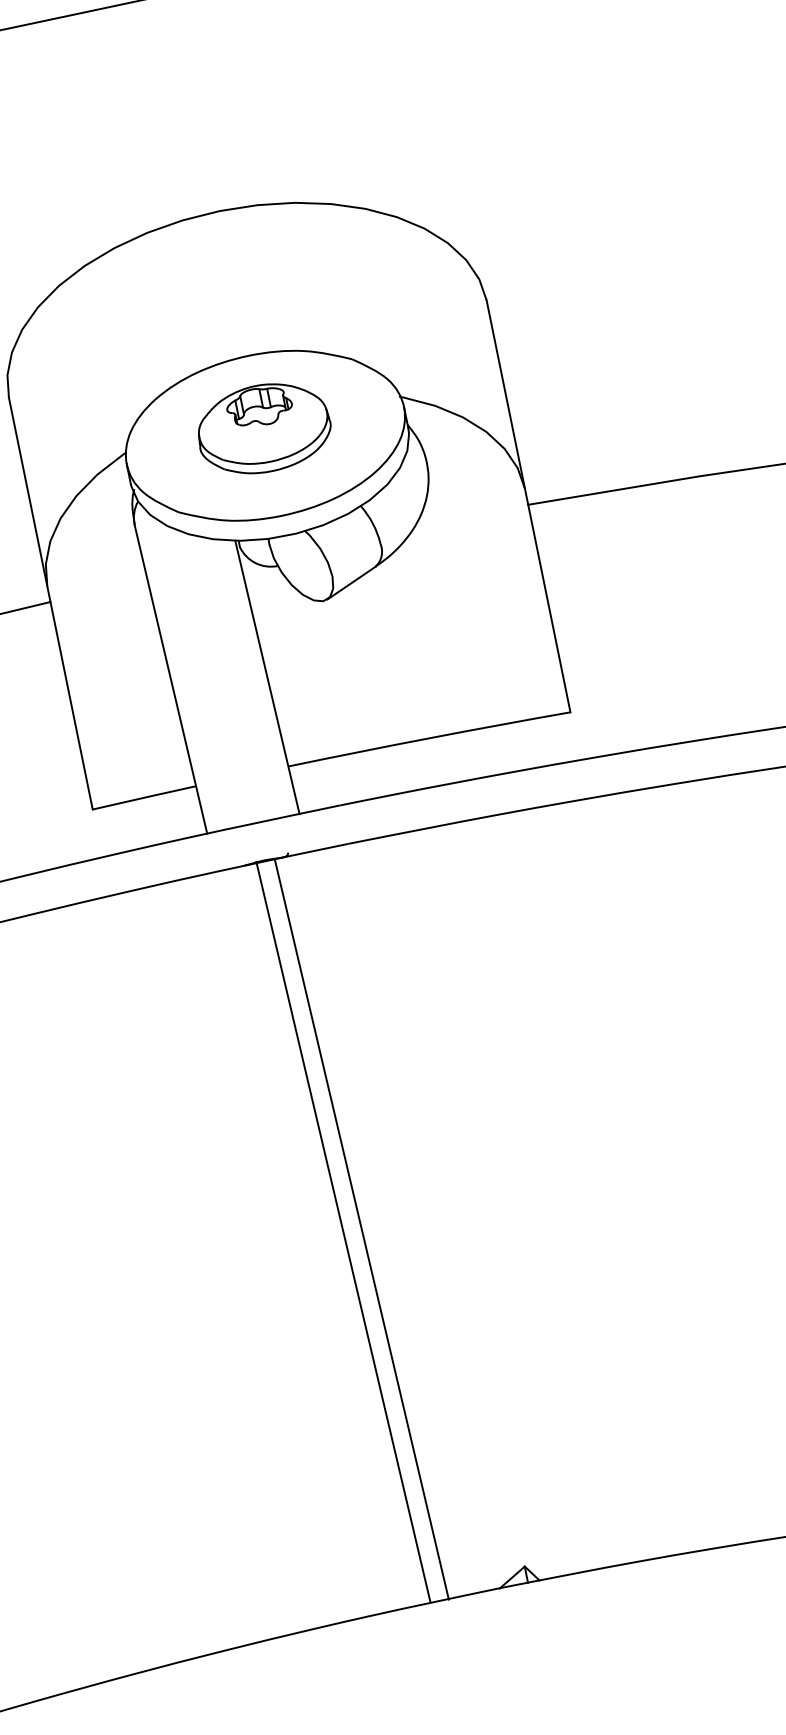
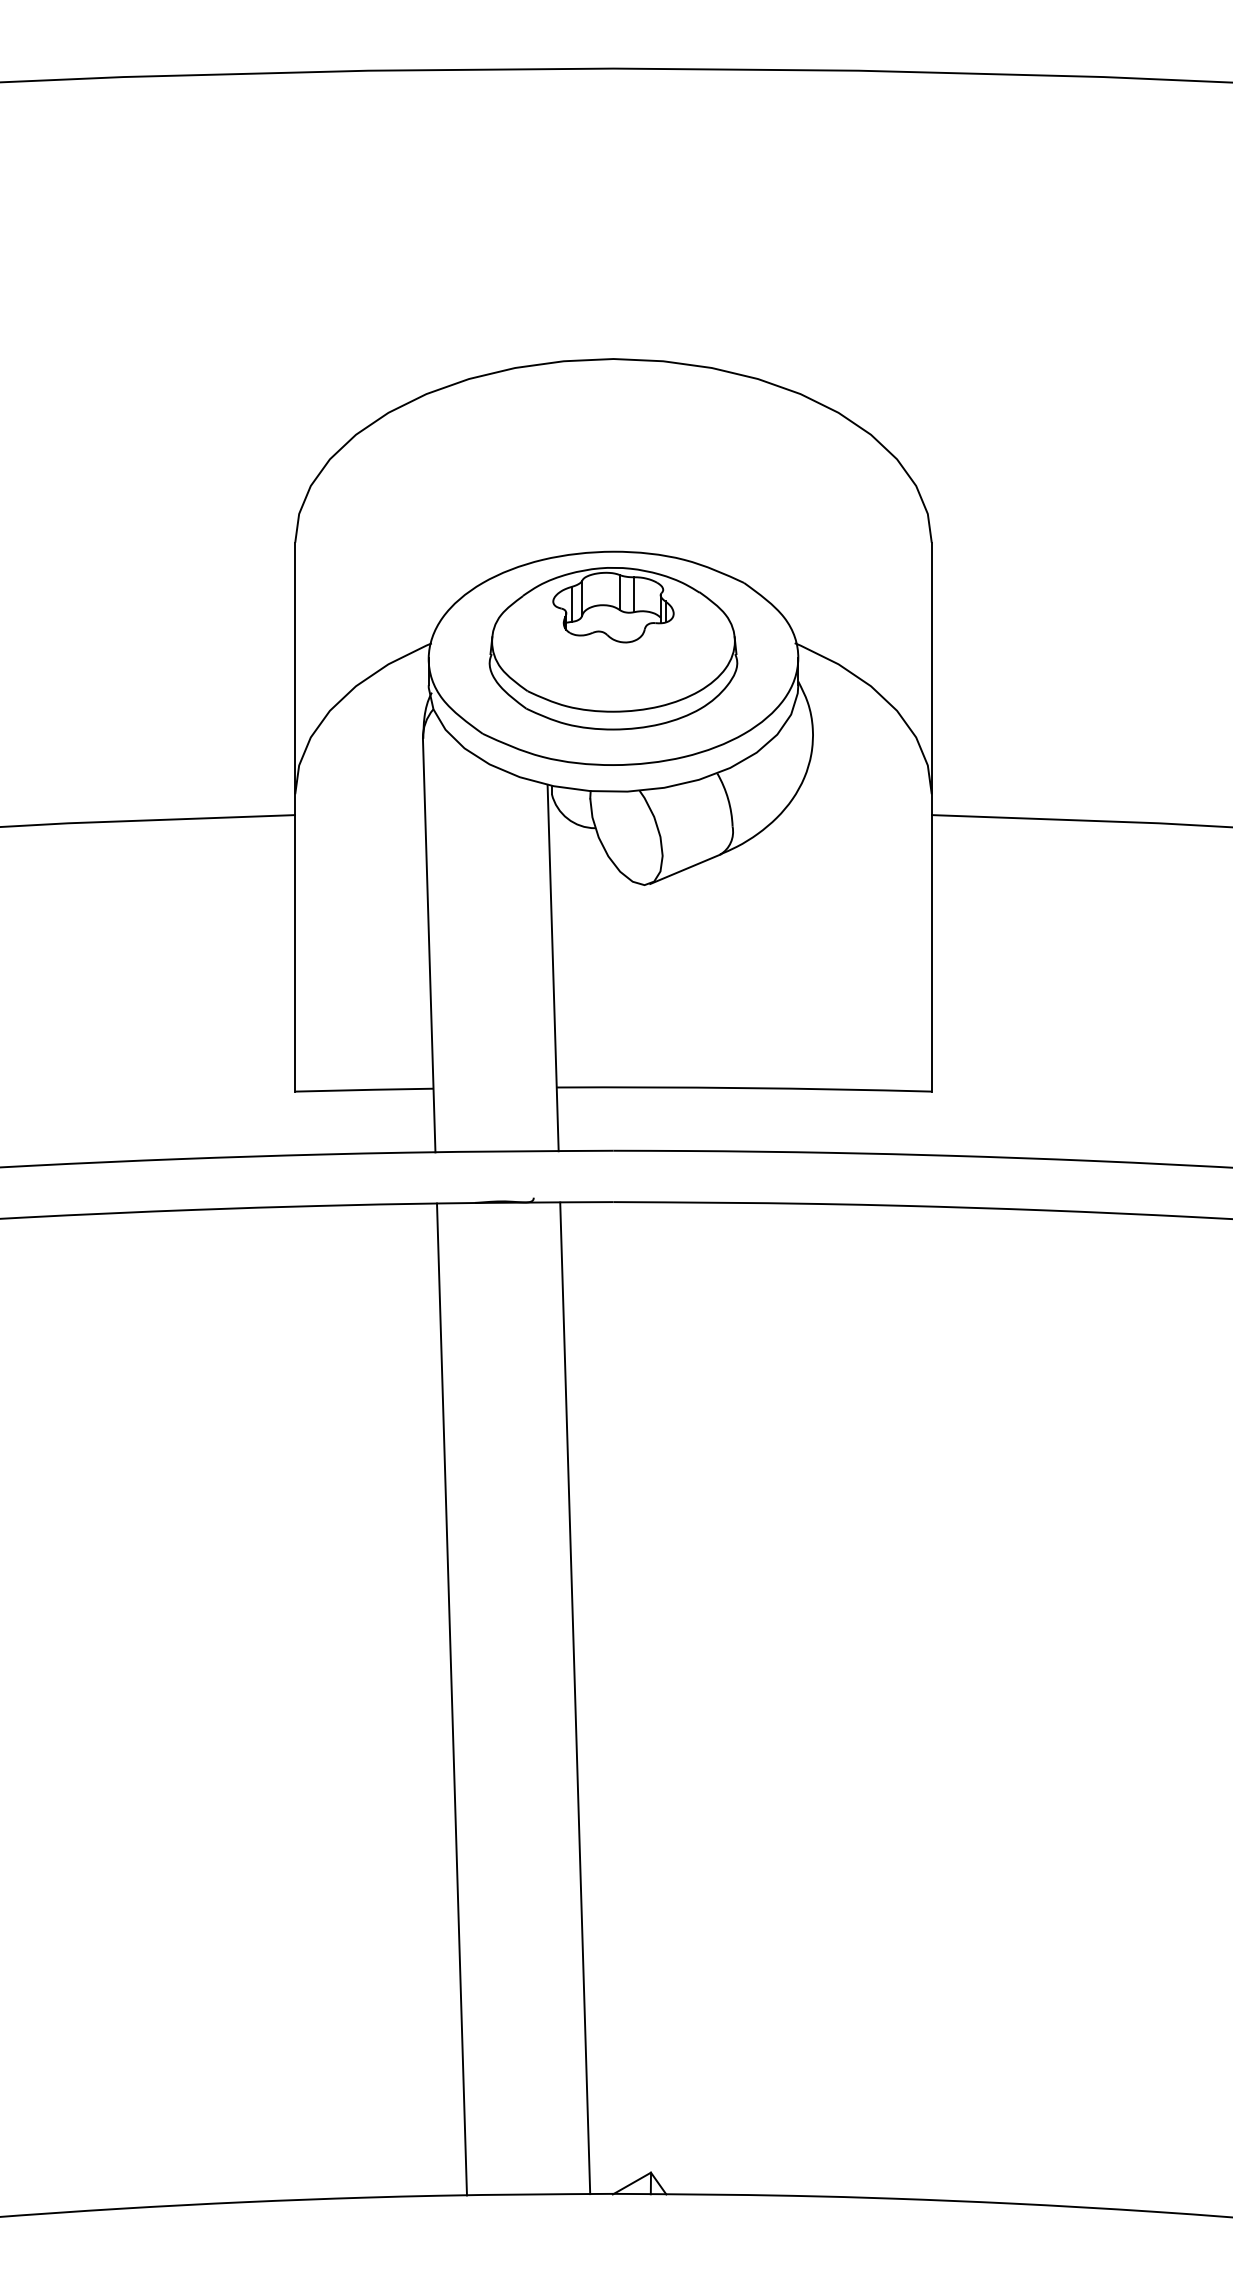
part: (263, 428) -> (613, 648), size x1.43
line: (362, 1229) -> (575, 1698), moved
line: (343, 1232) -> (451, 1699), moved

